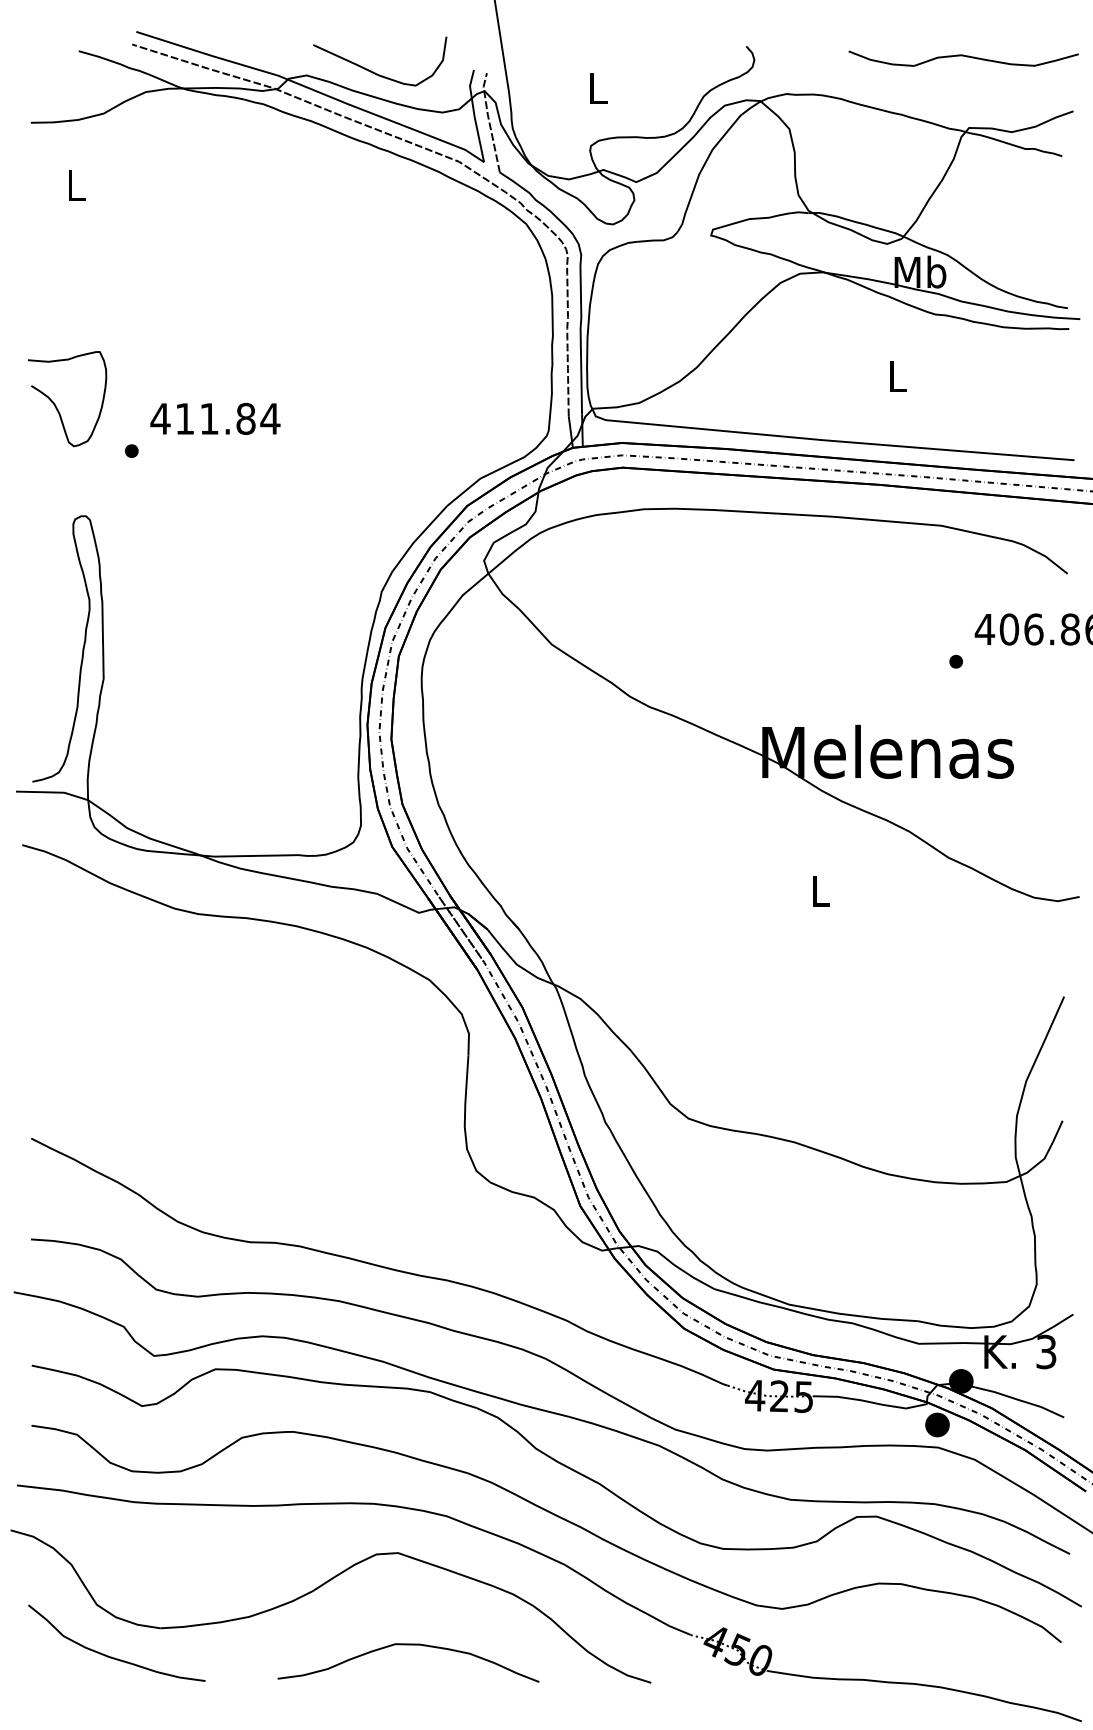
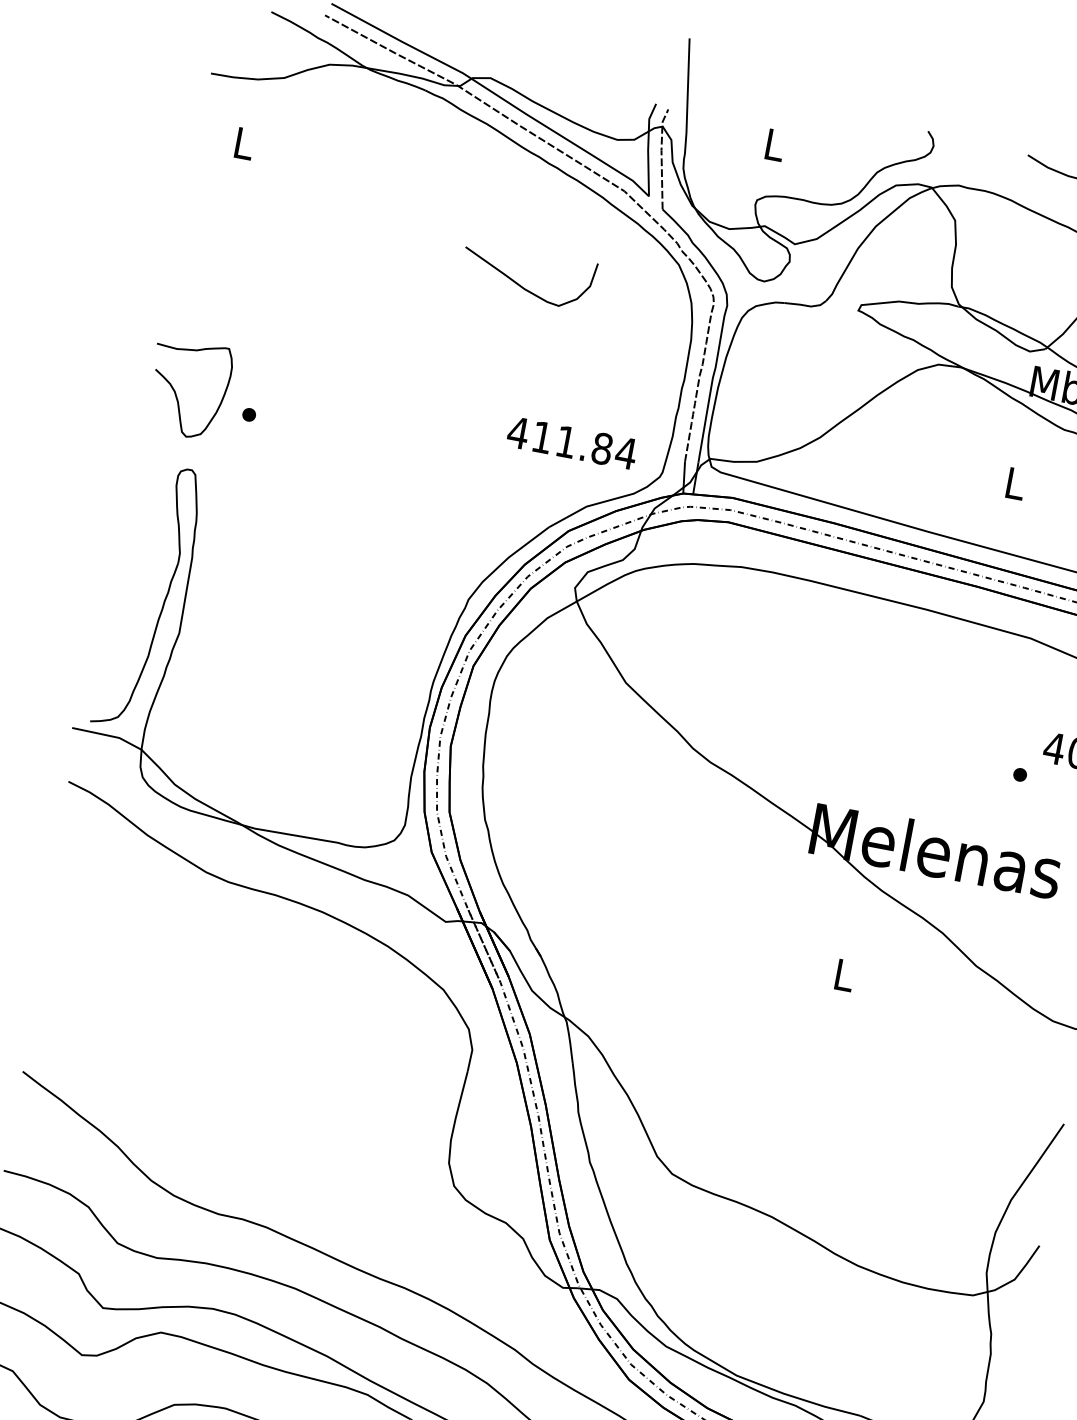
curve: (375, 72) -> (521, 285), moved
curve: (56, 405) -> (176, 393), moved
text: (215, 418) -> (572, 442), moved

